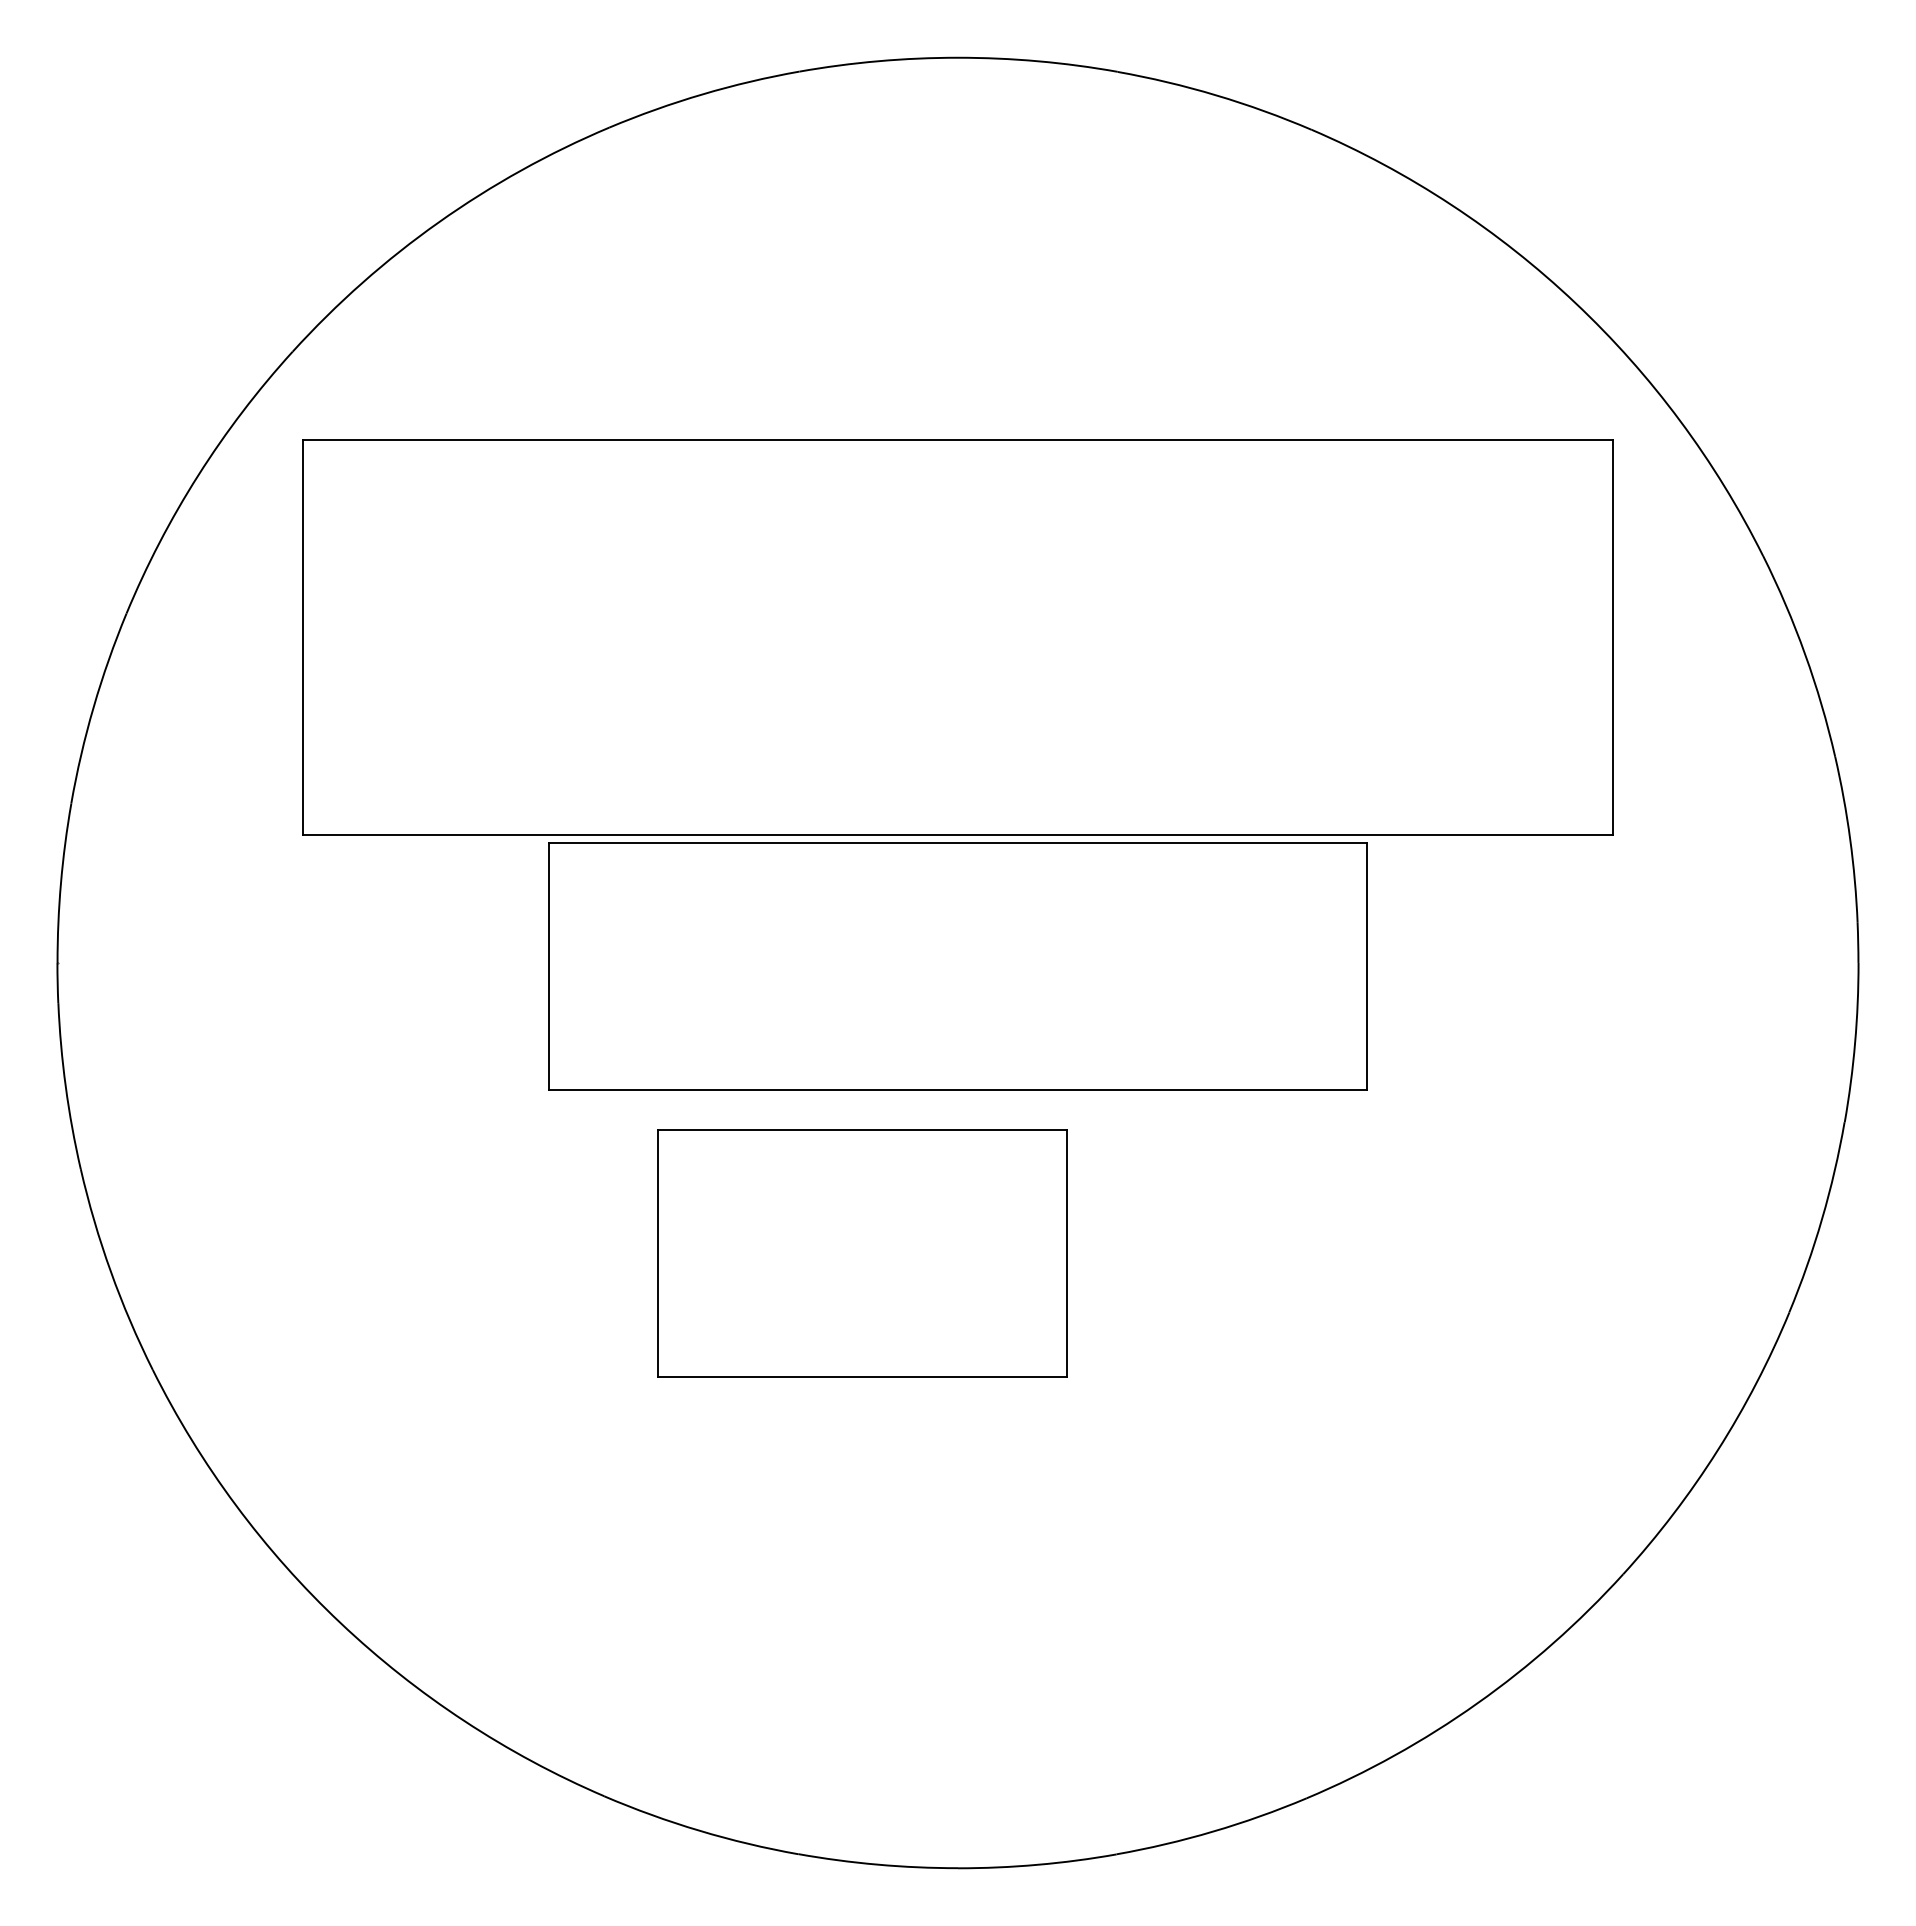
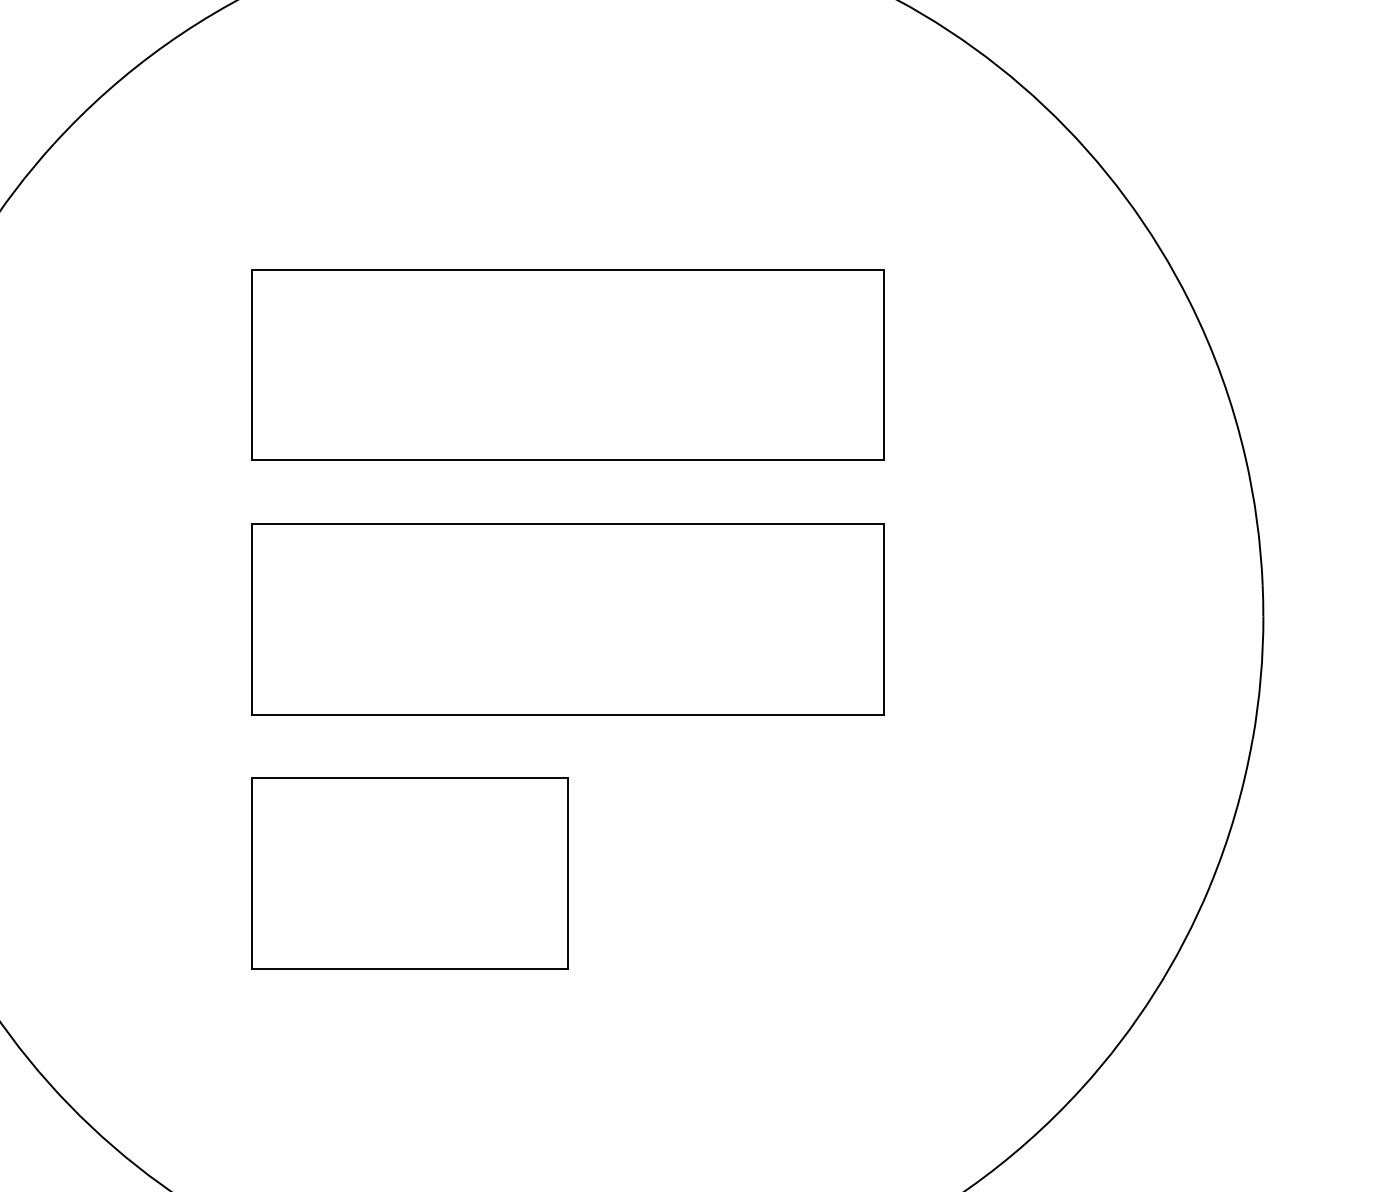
part: (957, 637) -> (567, 364), size x0.62
part: (862, 1253) -> (409, 873), moved

